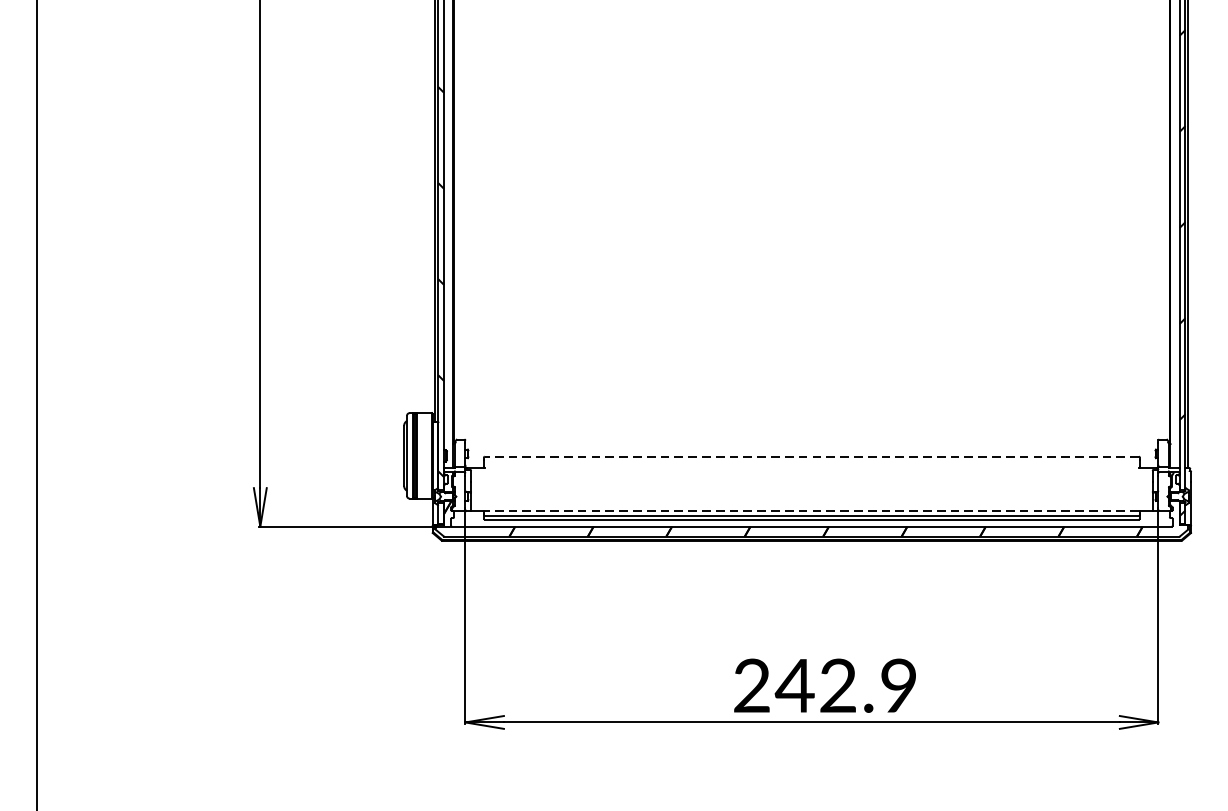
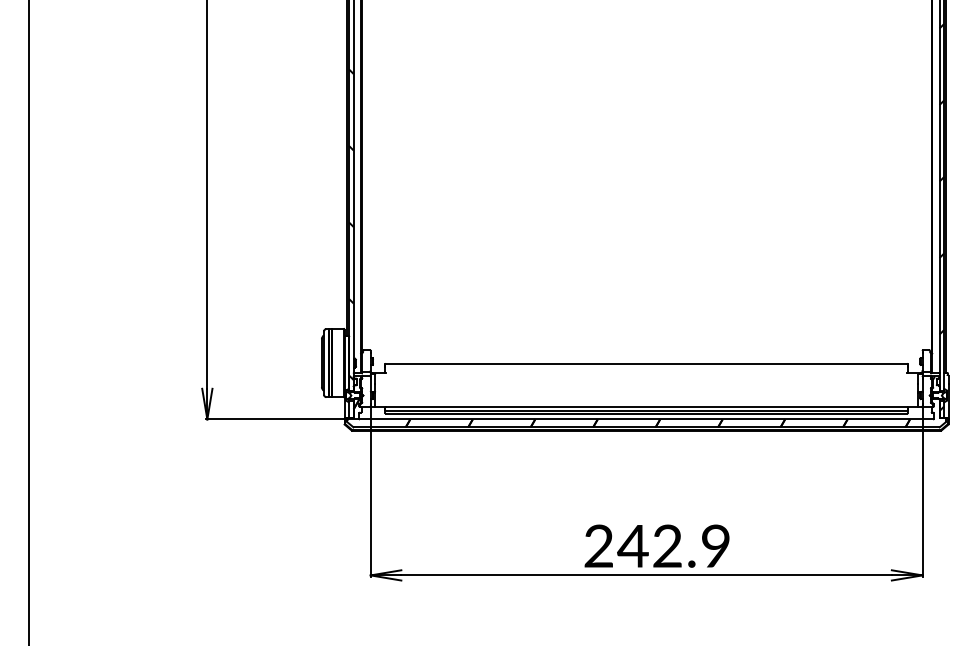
line: (811, 456) -> (646, 363), dashed -> solid
line: (811, 510) -> (646, 406), dashed -> solid

